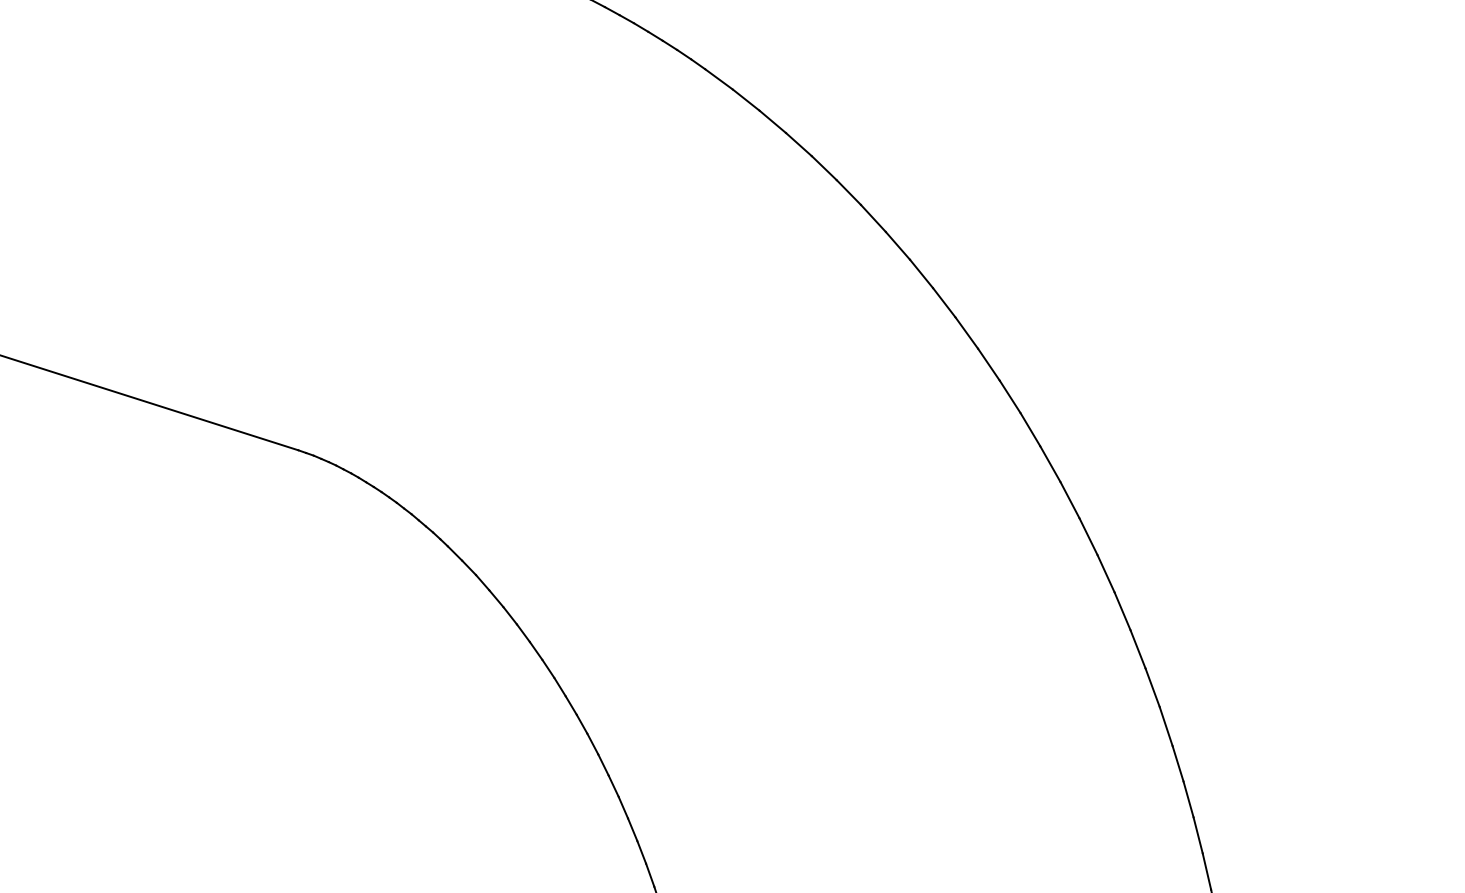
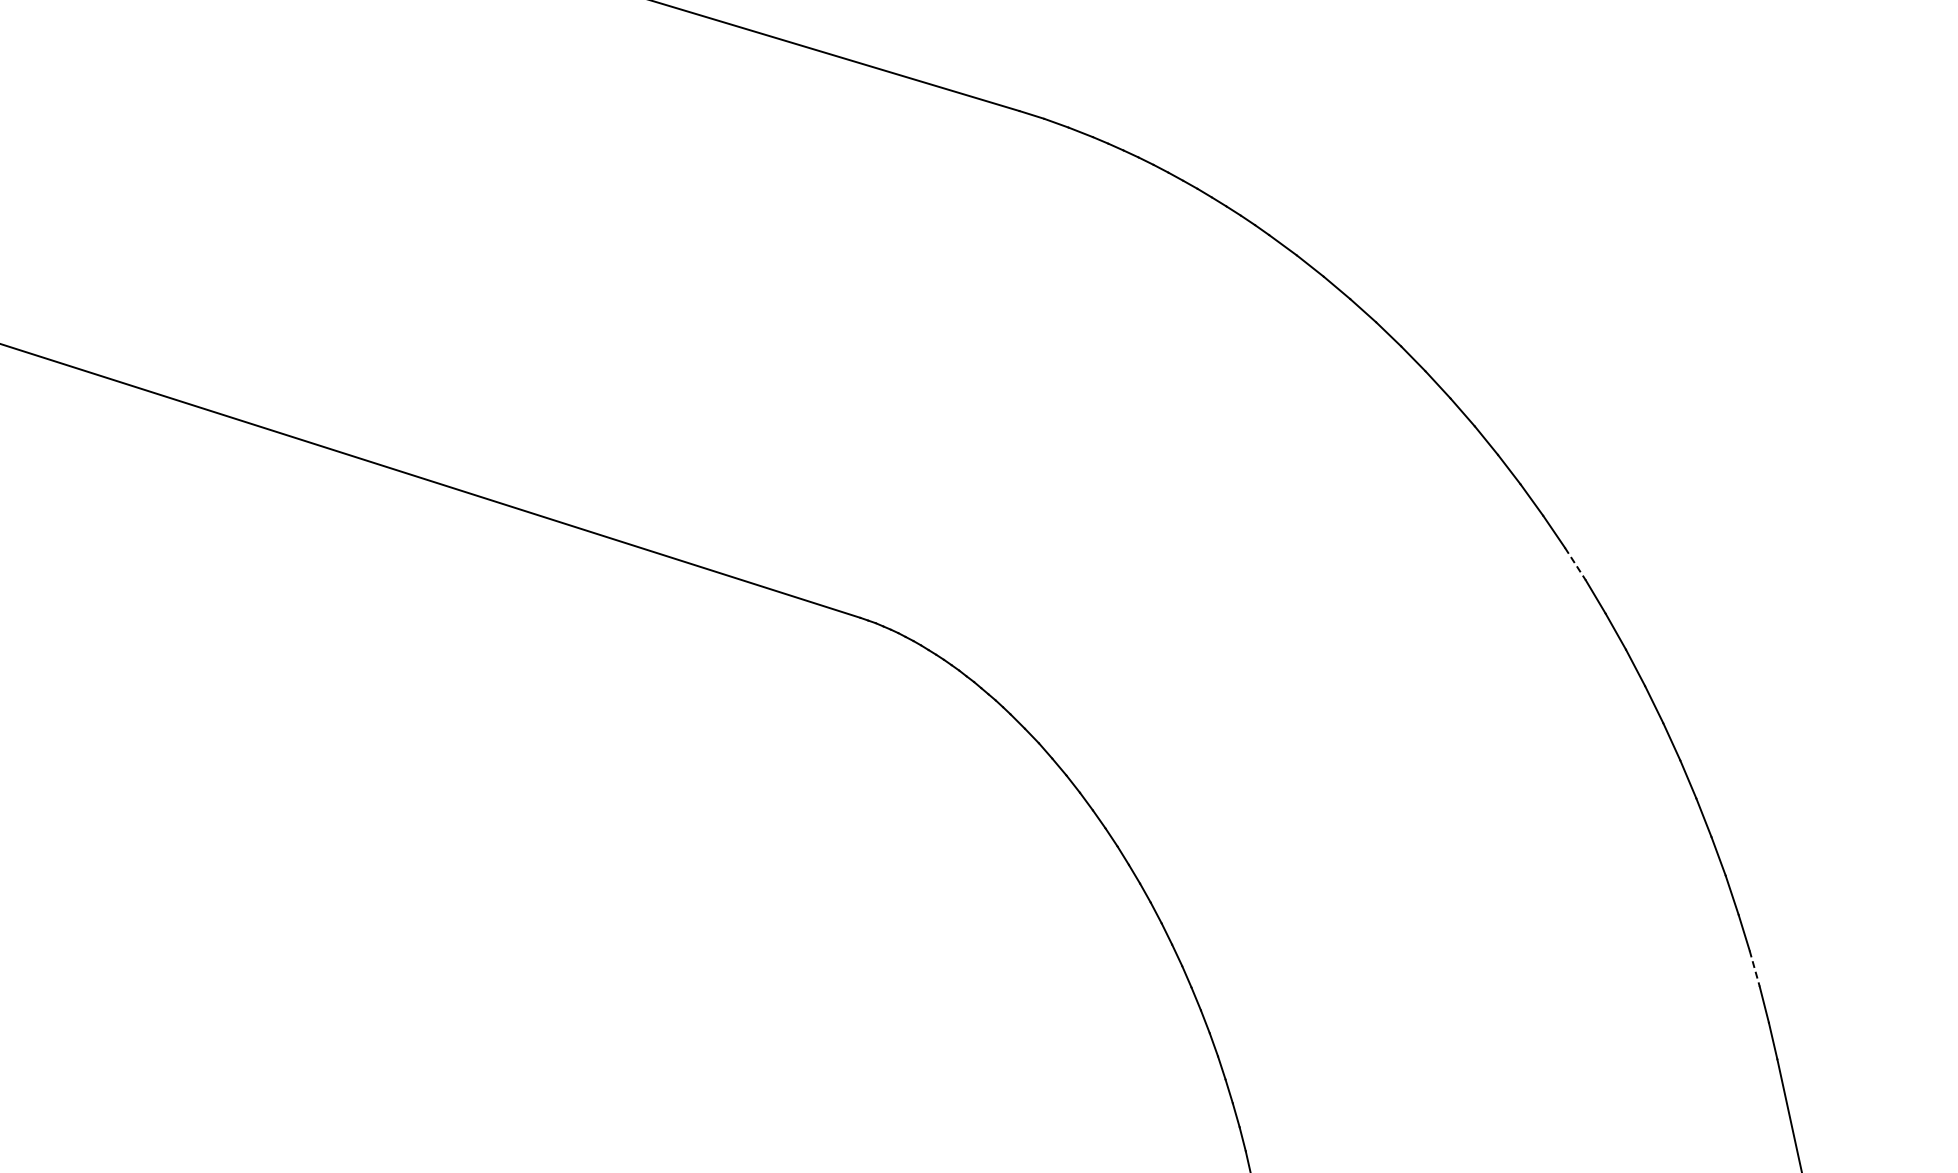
line: (1010, 397) -> (1575, 564), solid -> dashed
line: (1188, 799) -> (1754, 968), solid -> dashed

